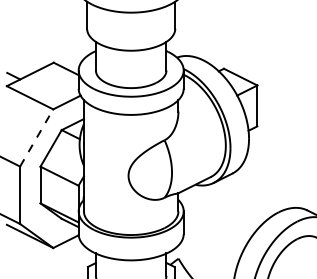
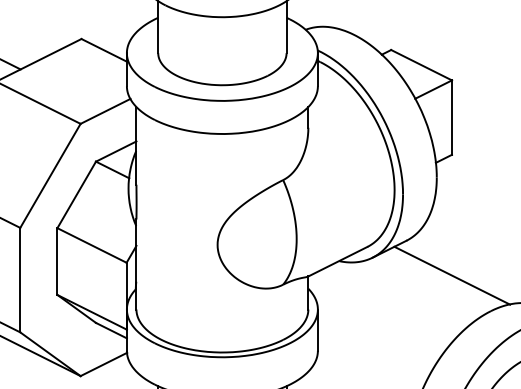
line: (36, 137) -> (50, 175), dashed -> solid
line: (257, 192) -> (452, 275), added

